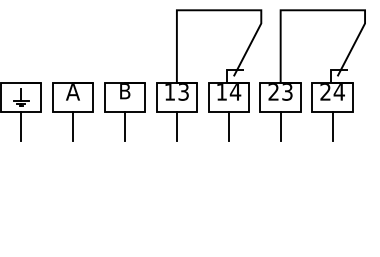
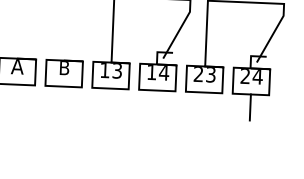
line: (73, 125) -> (16, 96), removed
line: (125, 125) -> (63, 98), removed
line: (176, 125) -> (109, 100), removed
line: (228, 125) -> (156, 102), removed
line: (280, 125) -> (203, 104), removed

